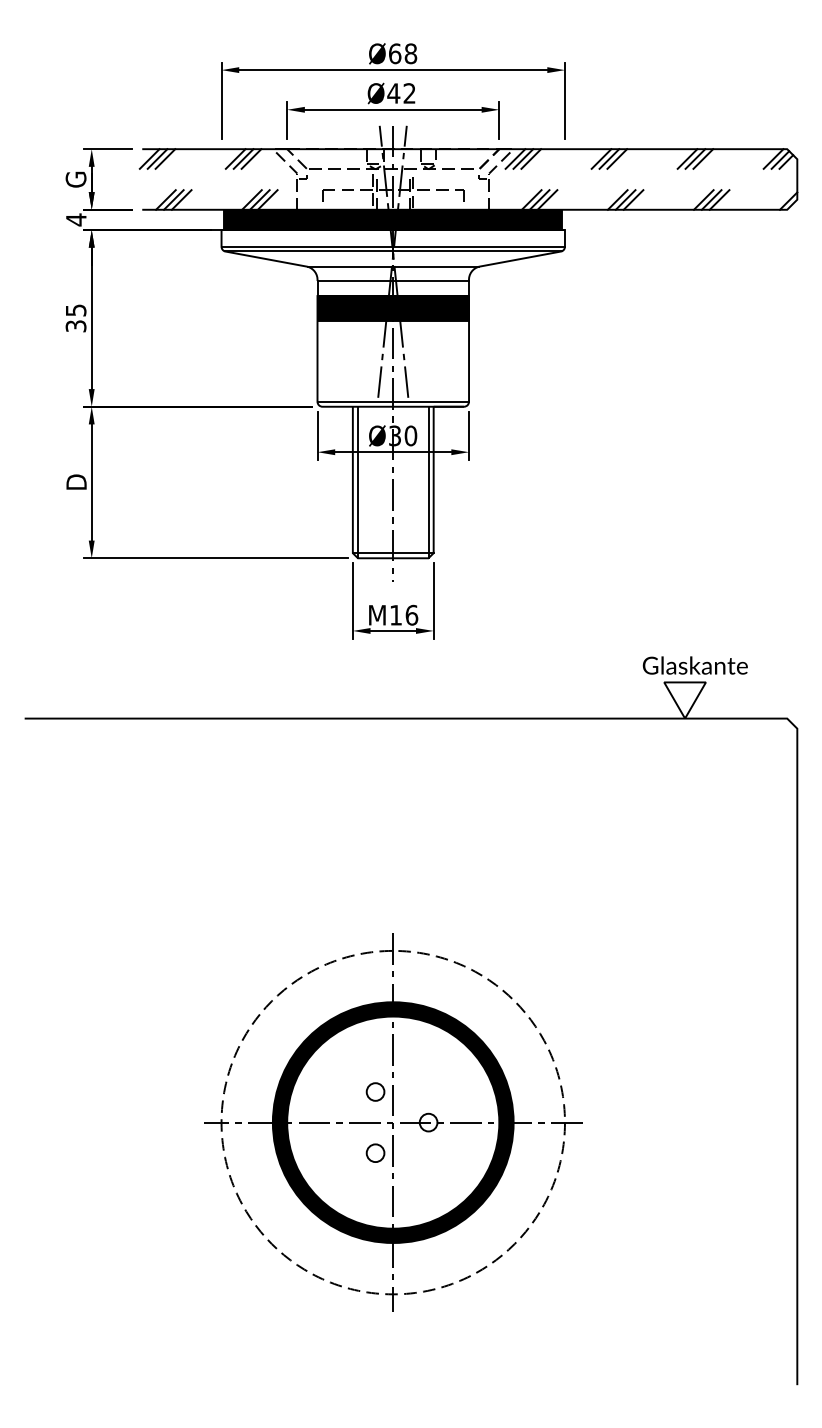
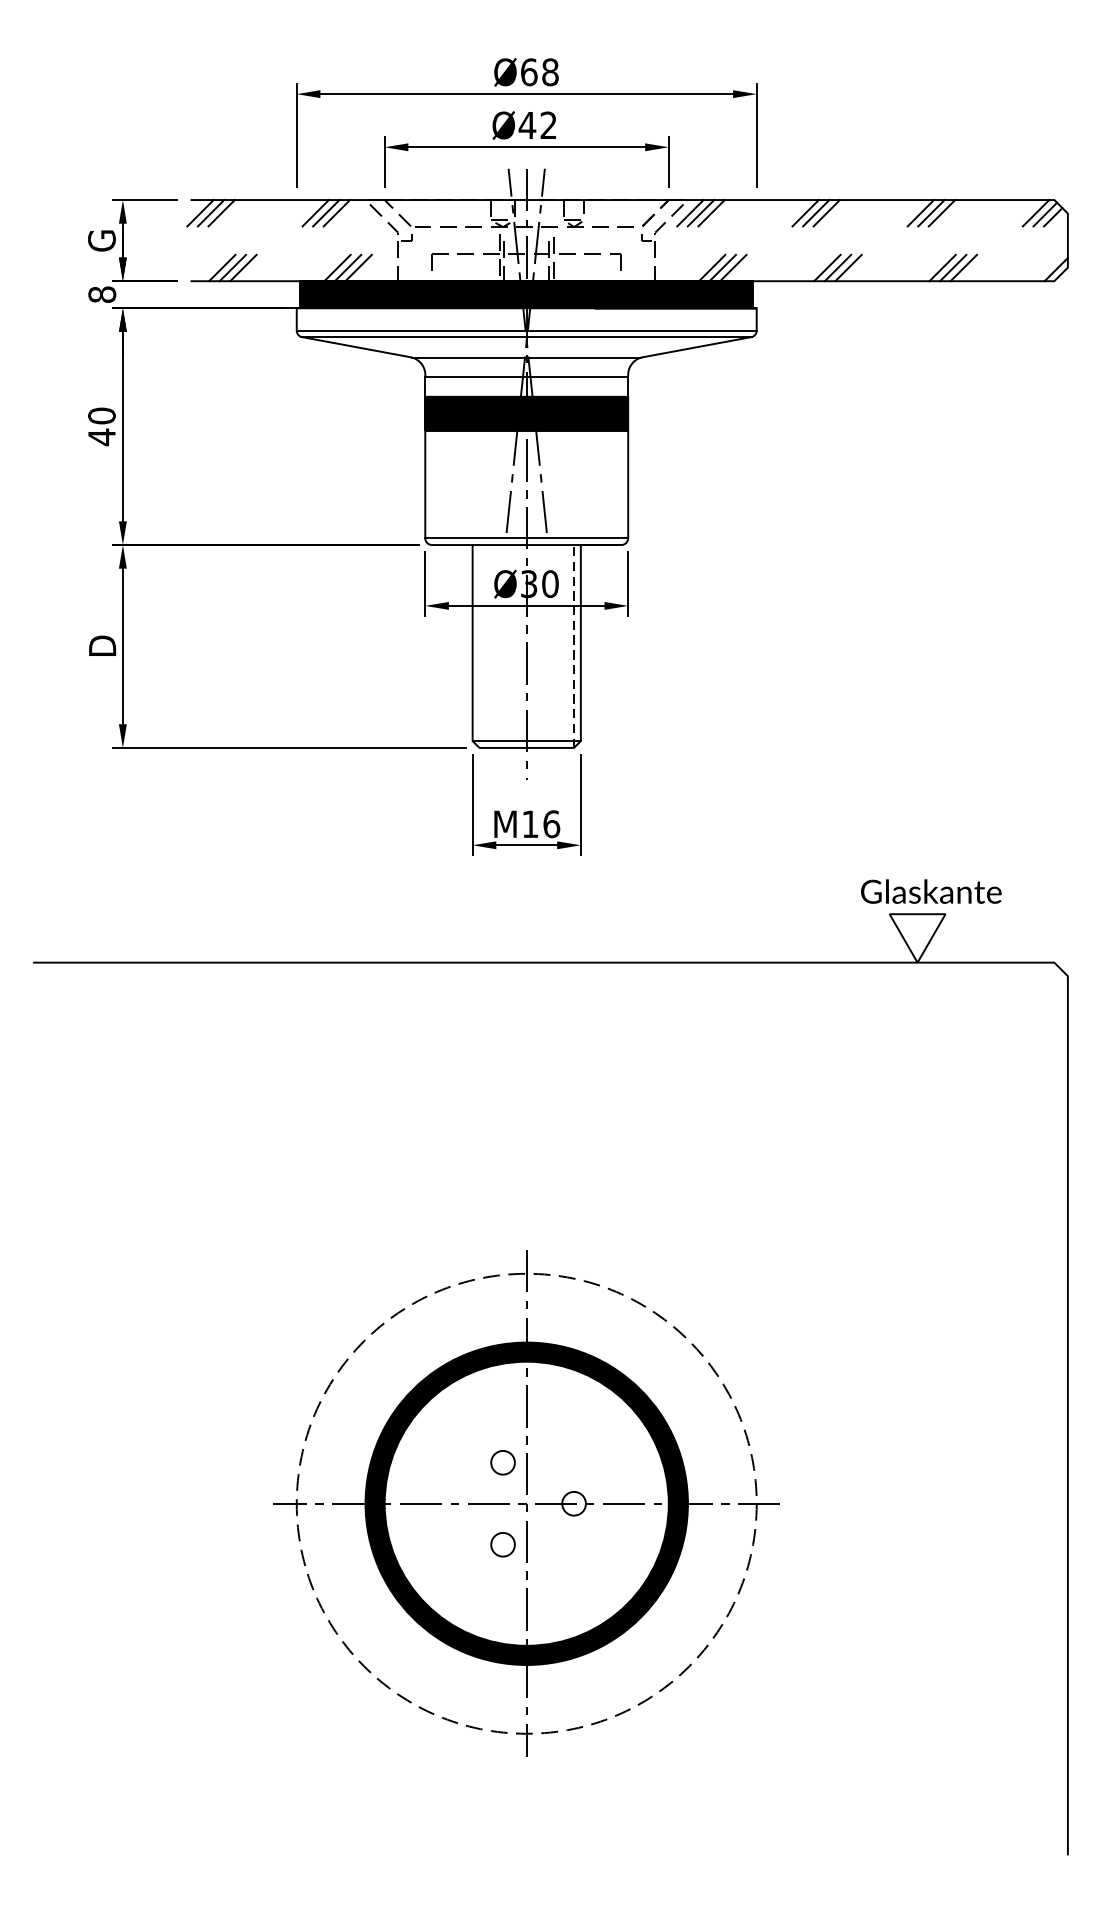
text: (76, 219) -> (102, 294), 4 -> 8
text: (75, 318) -> (101, 426), 35 -> 40
line: (358, 482) -> (480, 646), removed
line: (428, 482) -> (573, 646), solid -> dashed

